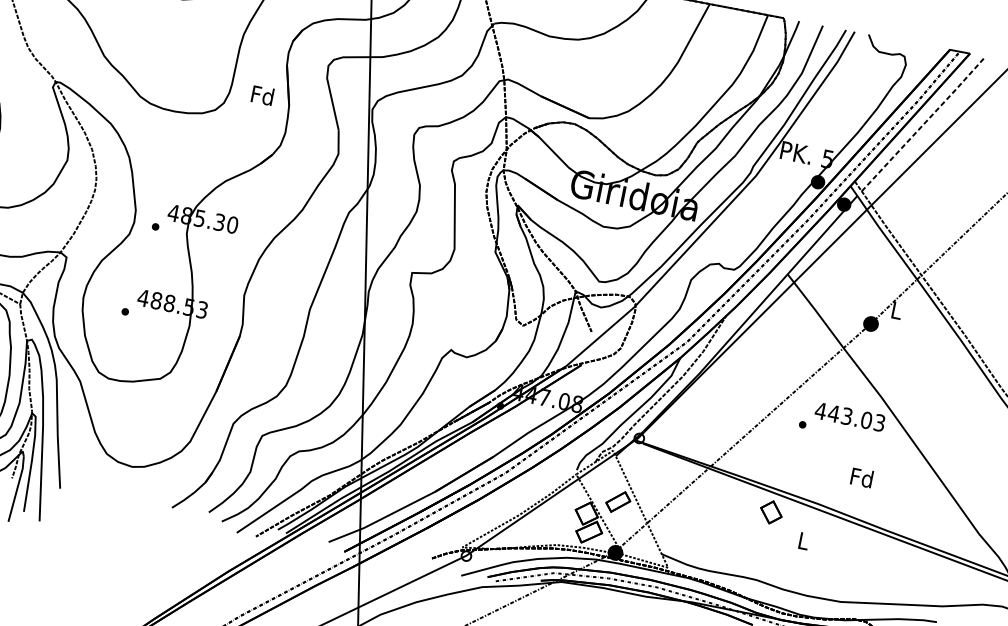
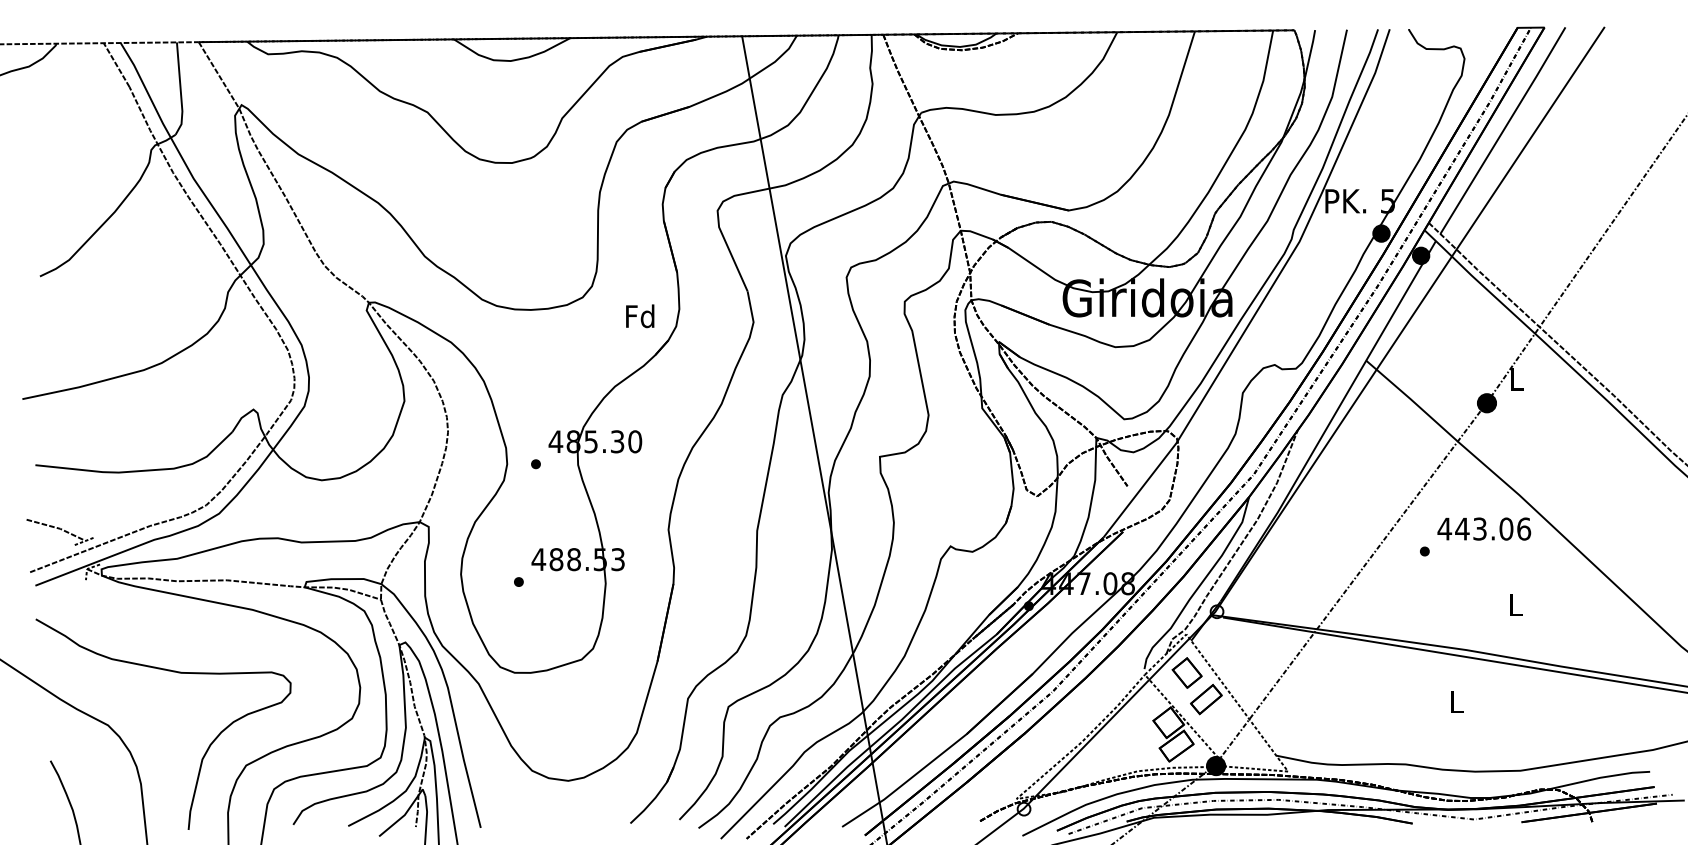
text: (262, 95) -> (640, 316), moved
line: (924, 123) -> (1503, 130), dashed -> solid
text: (880, 422) -> (1524, 528), 443.03 -> 443.06
text: (862, 477) -> (1515, 604), Fd -> L
part: (770, 511) -> (1186, 672), moved

